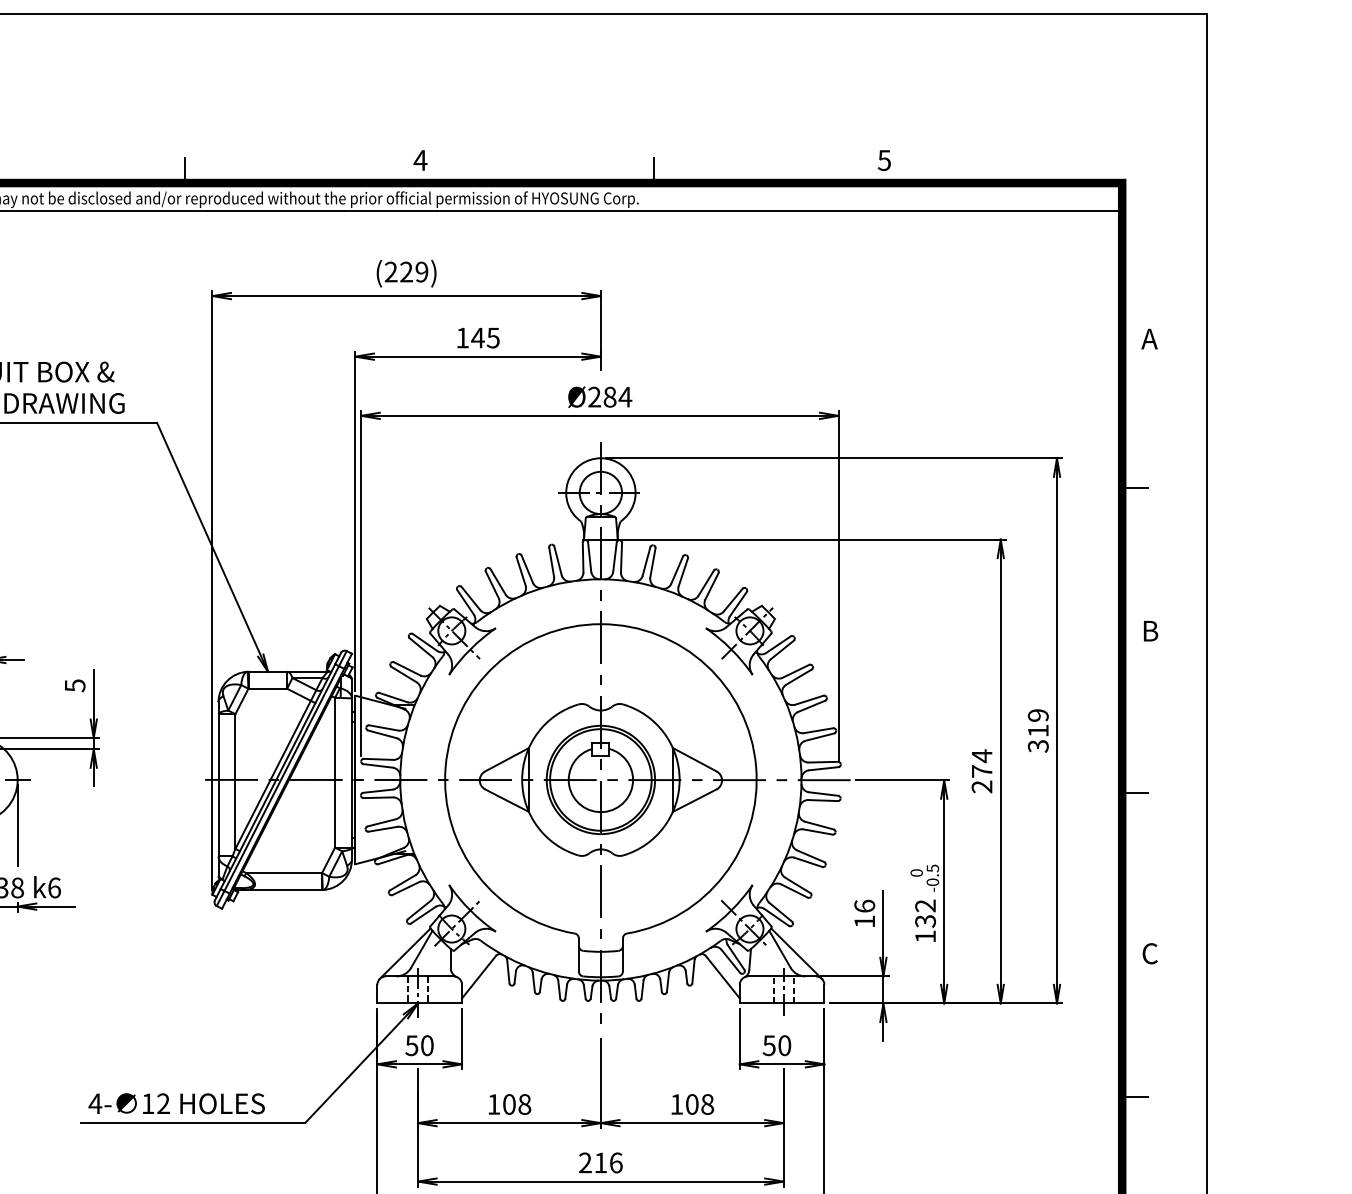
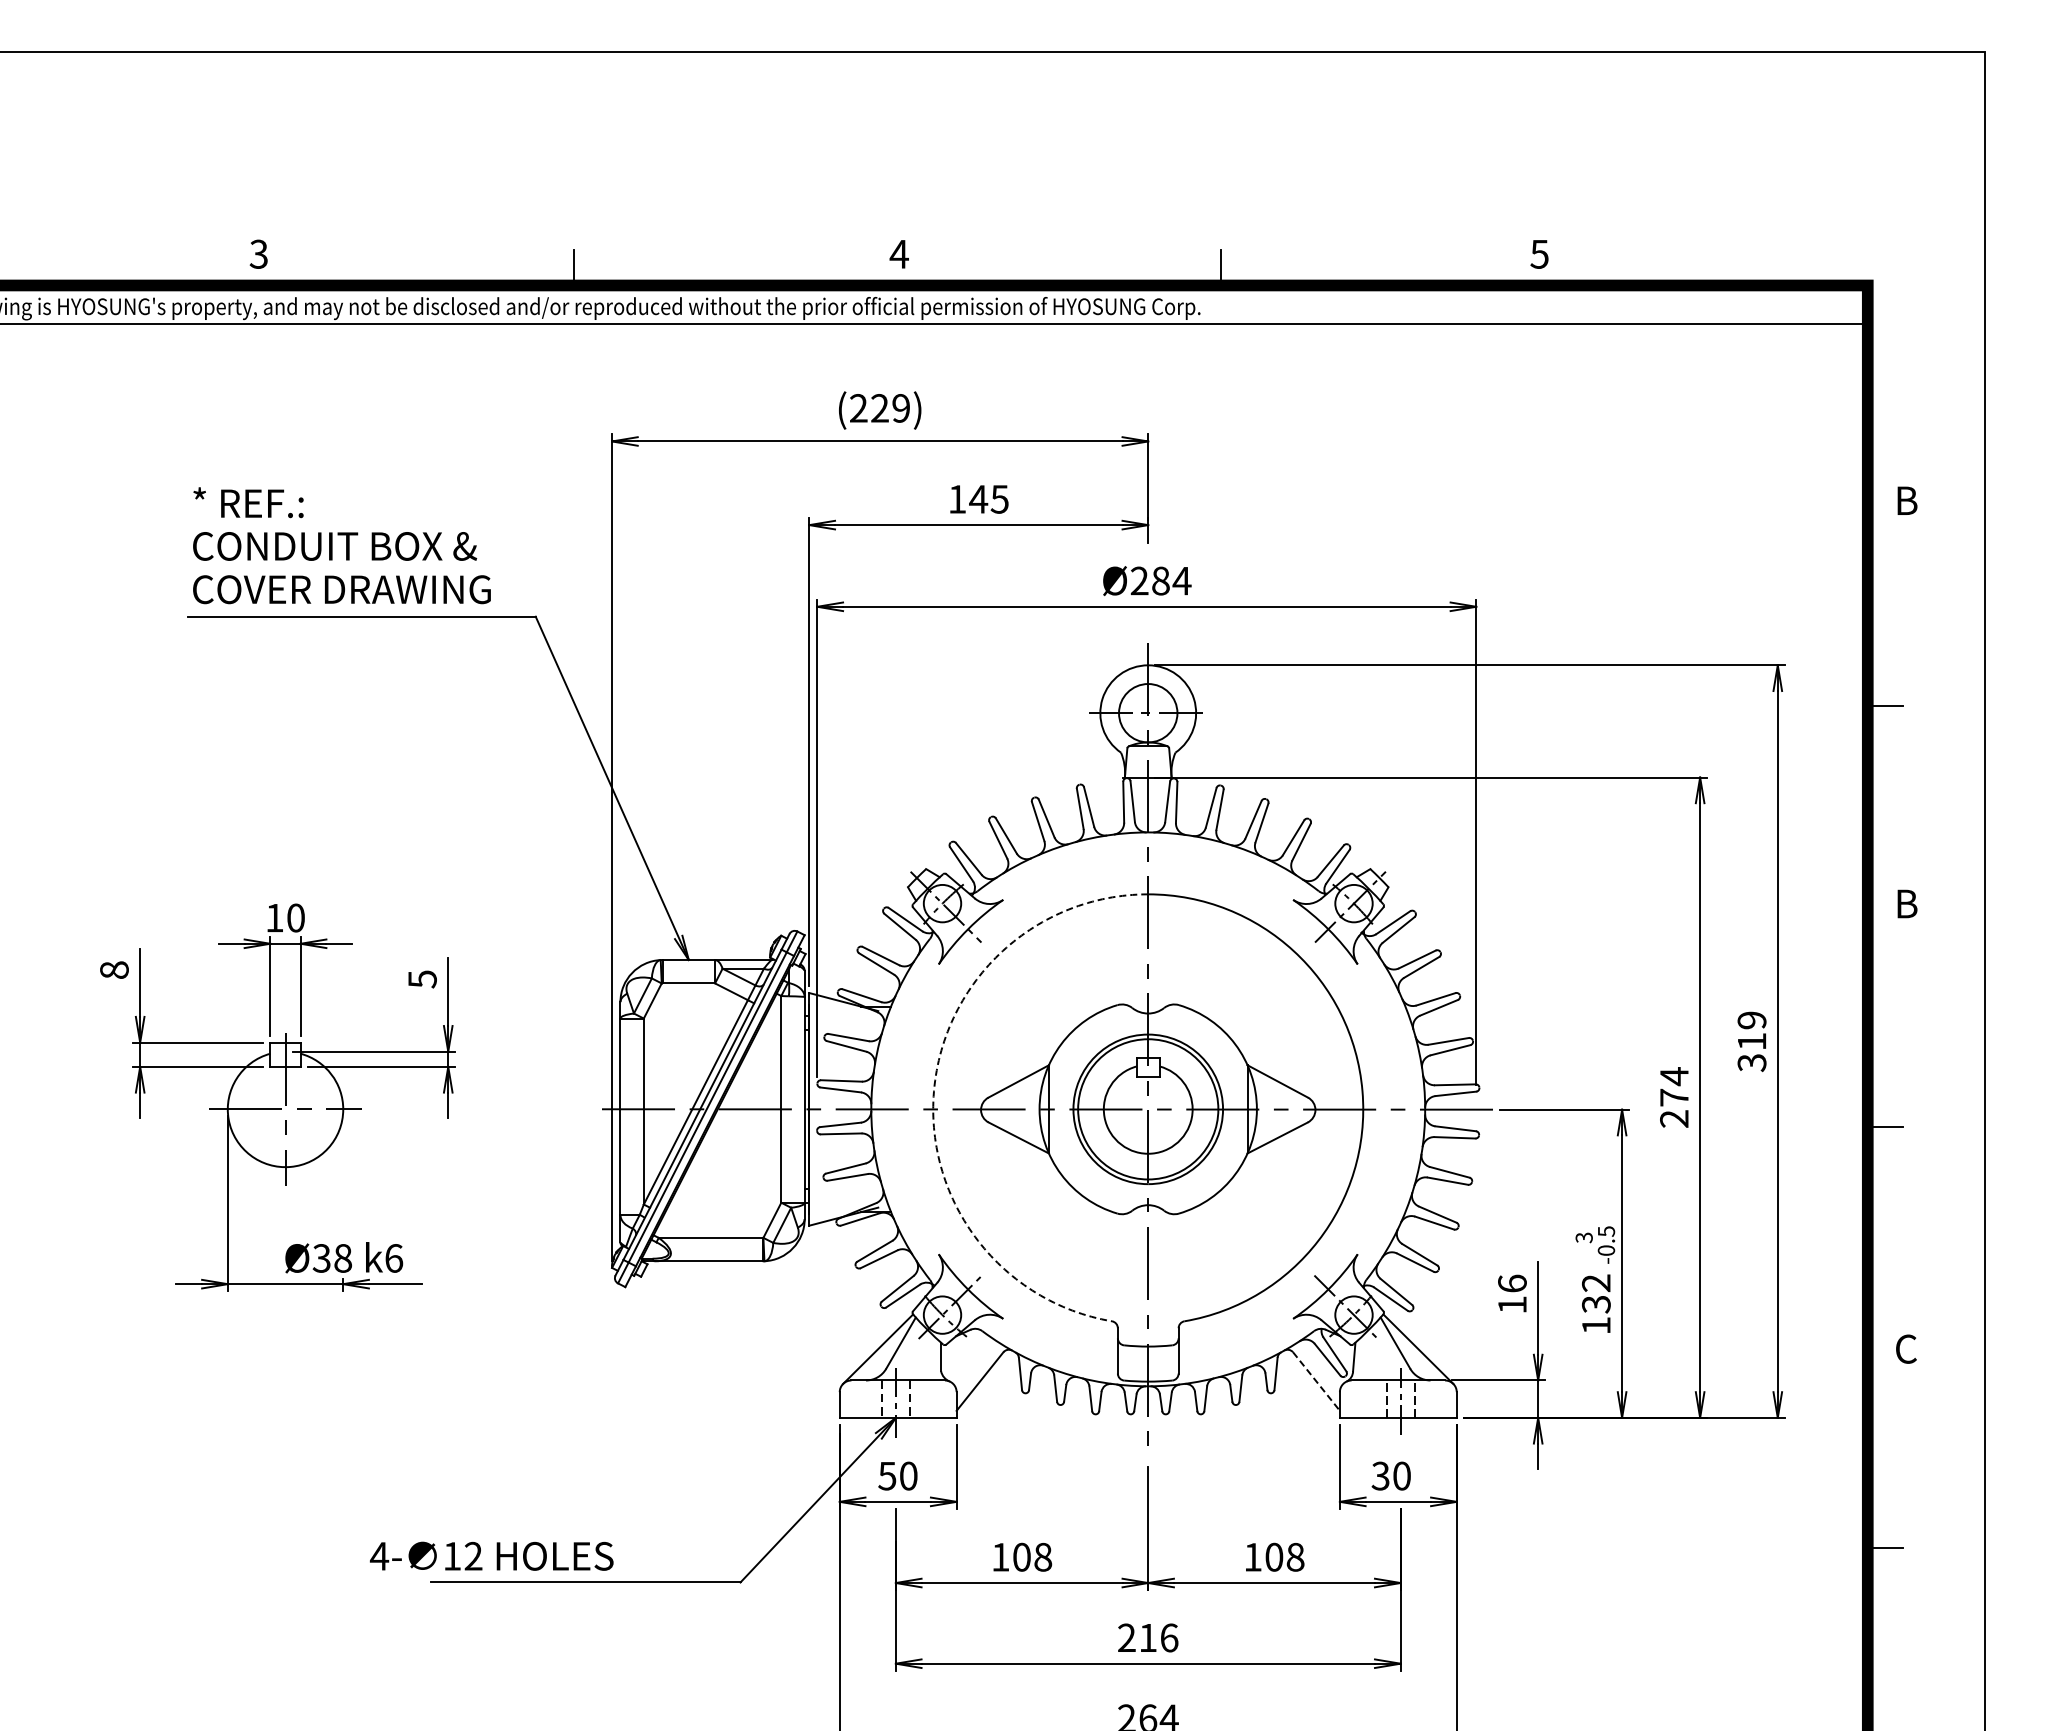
text: (1149, 338) -> (1905, 500), A -> B
arc: (446, 767) -> (934, 1091), solid -> dashed
line: (17, 825) -> (343, 1172), removed
text: (916, 872) -> (1583, 1237), 0 -> 3
line: (722, 977) -> (1316, 1381), solid -> dashed
text: (769, 1045) -> (1380, 1475), 50 -> 30
text: (176, 1103) -> (491, 1555), moved

